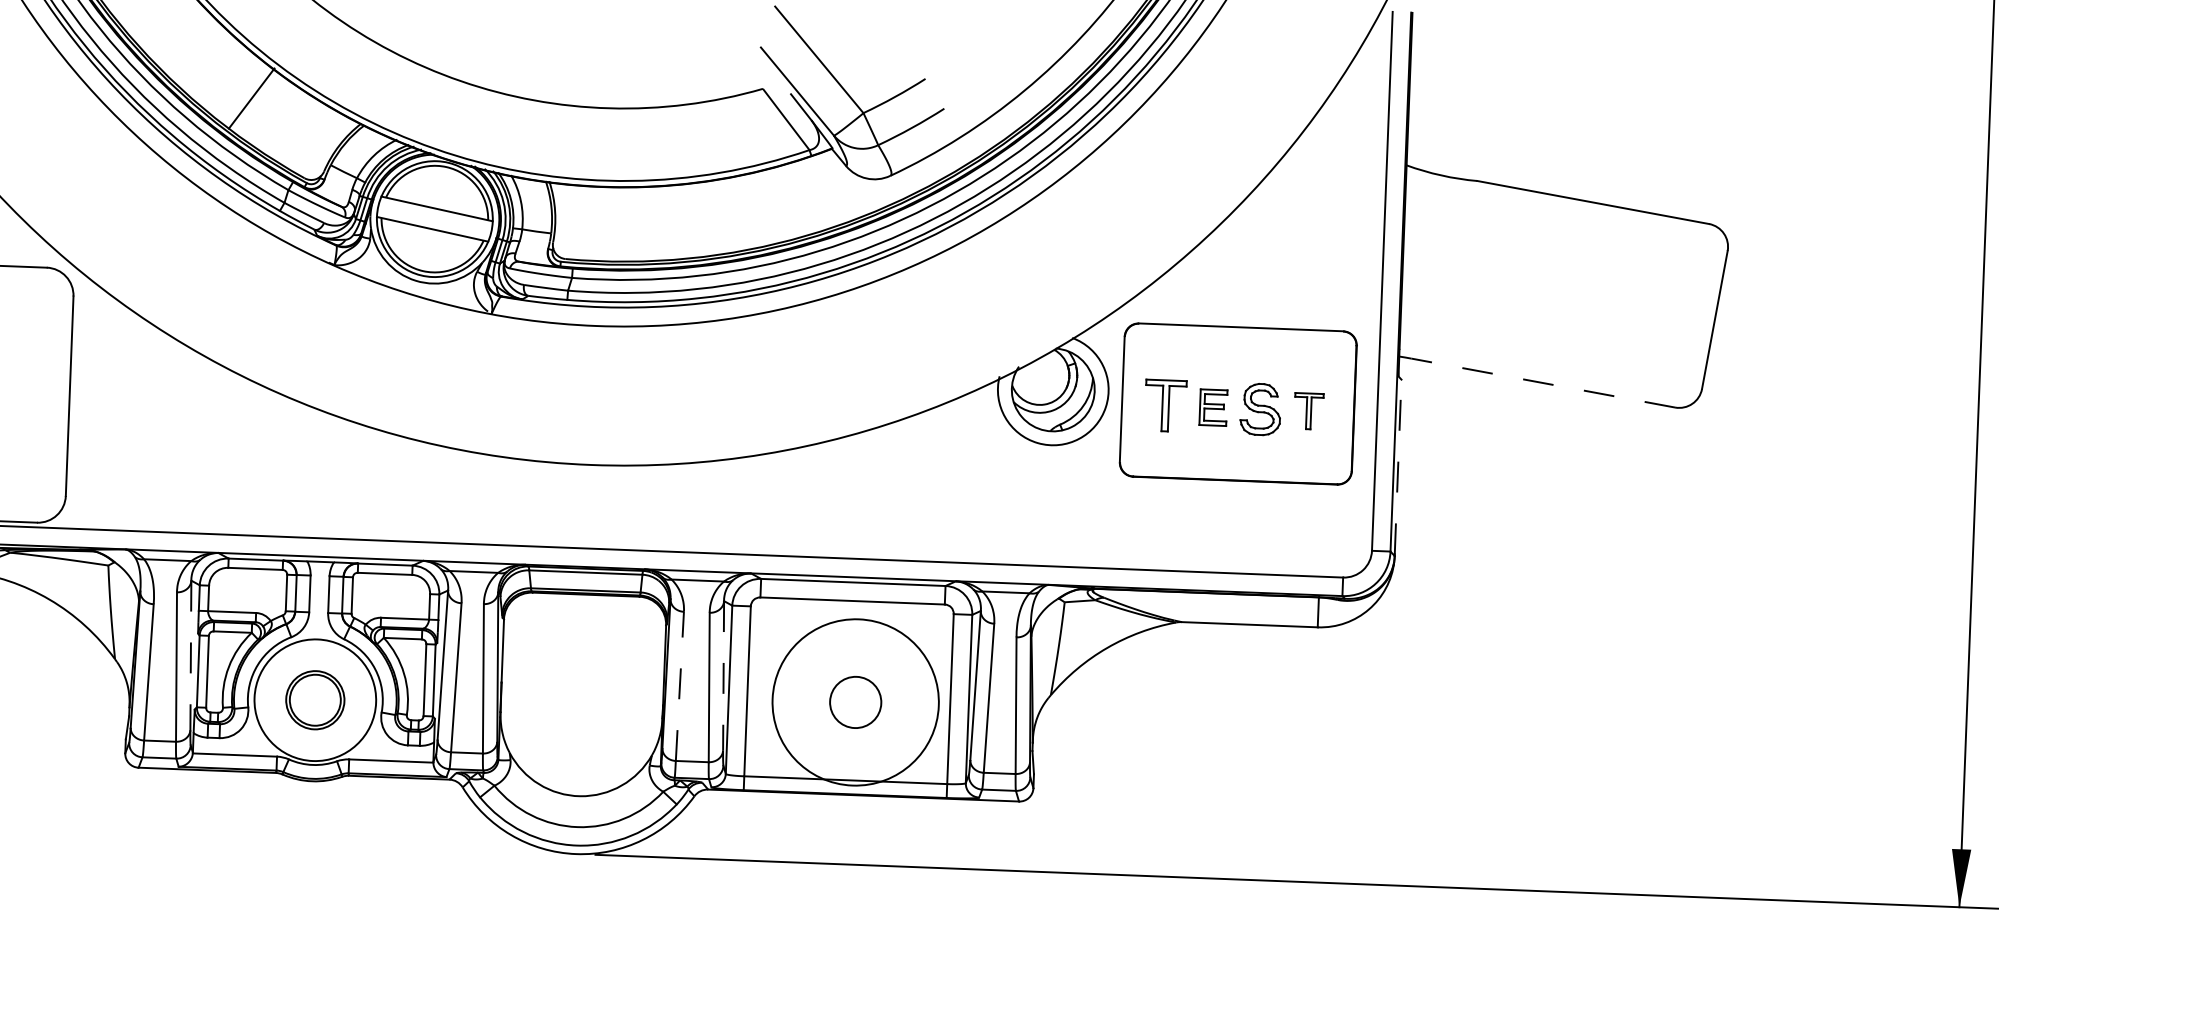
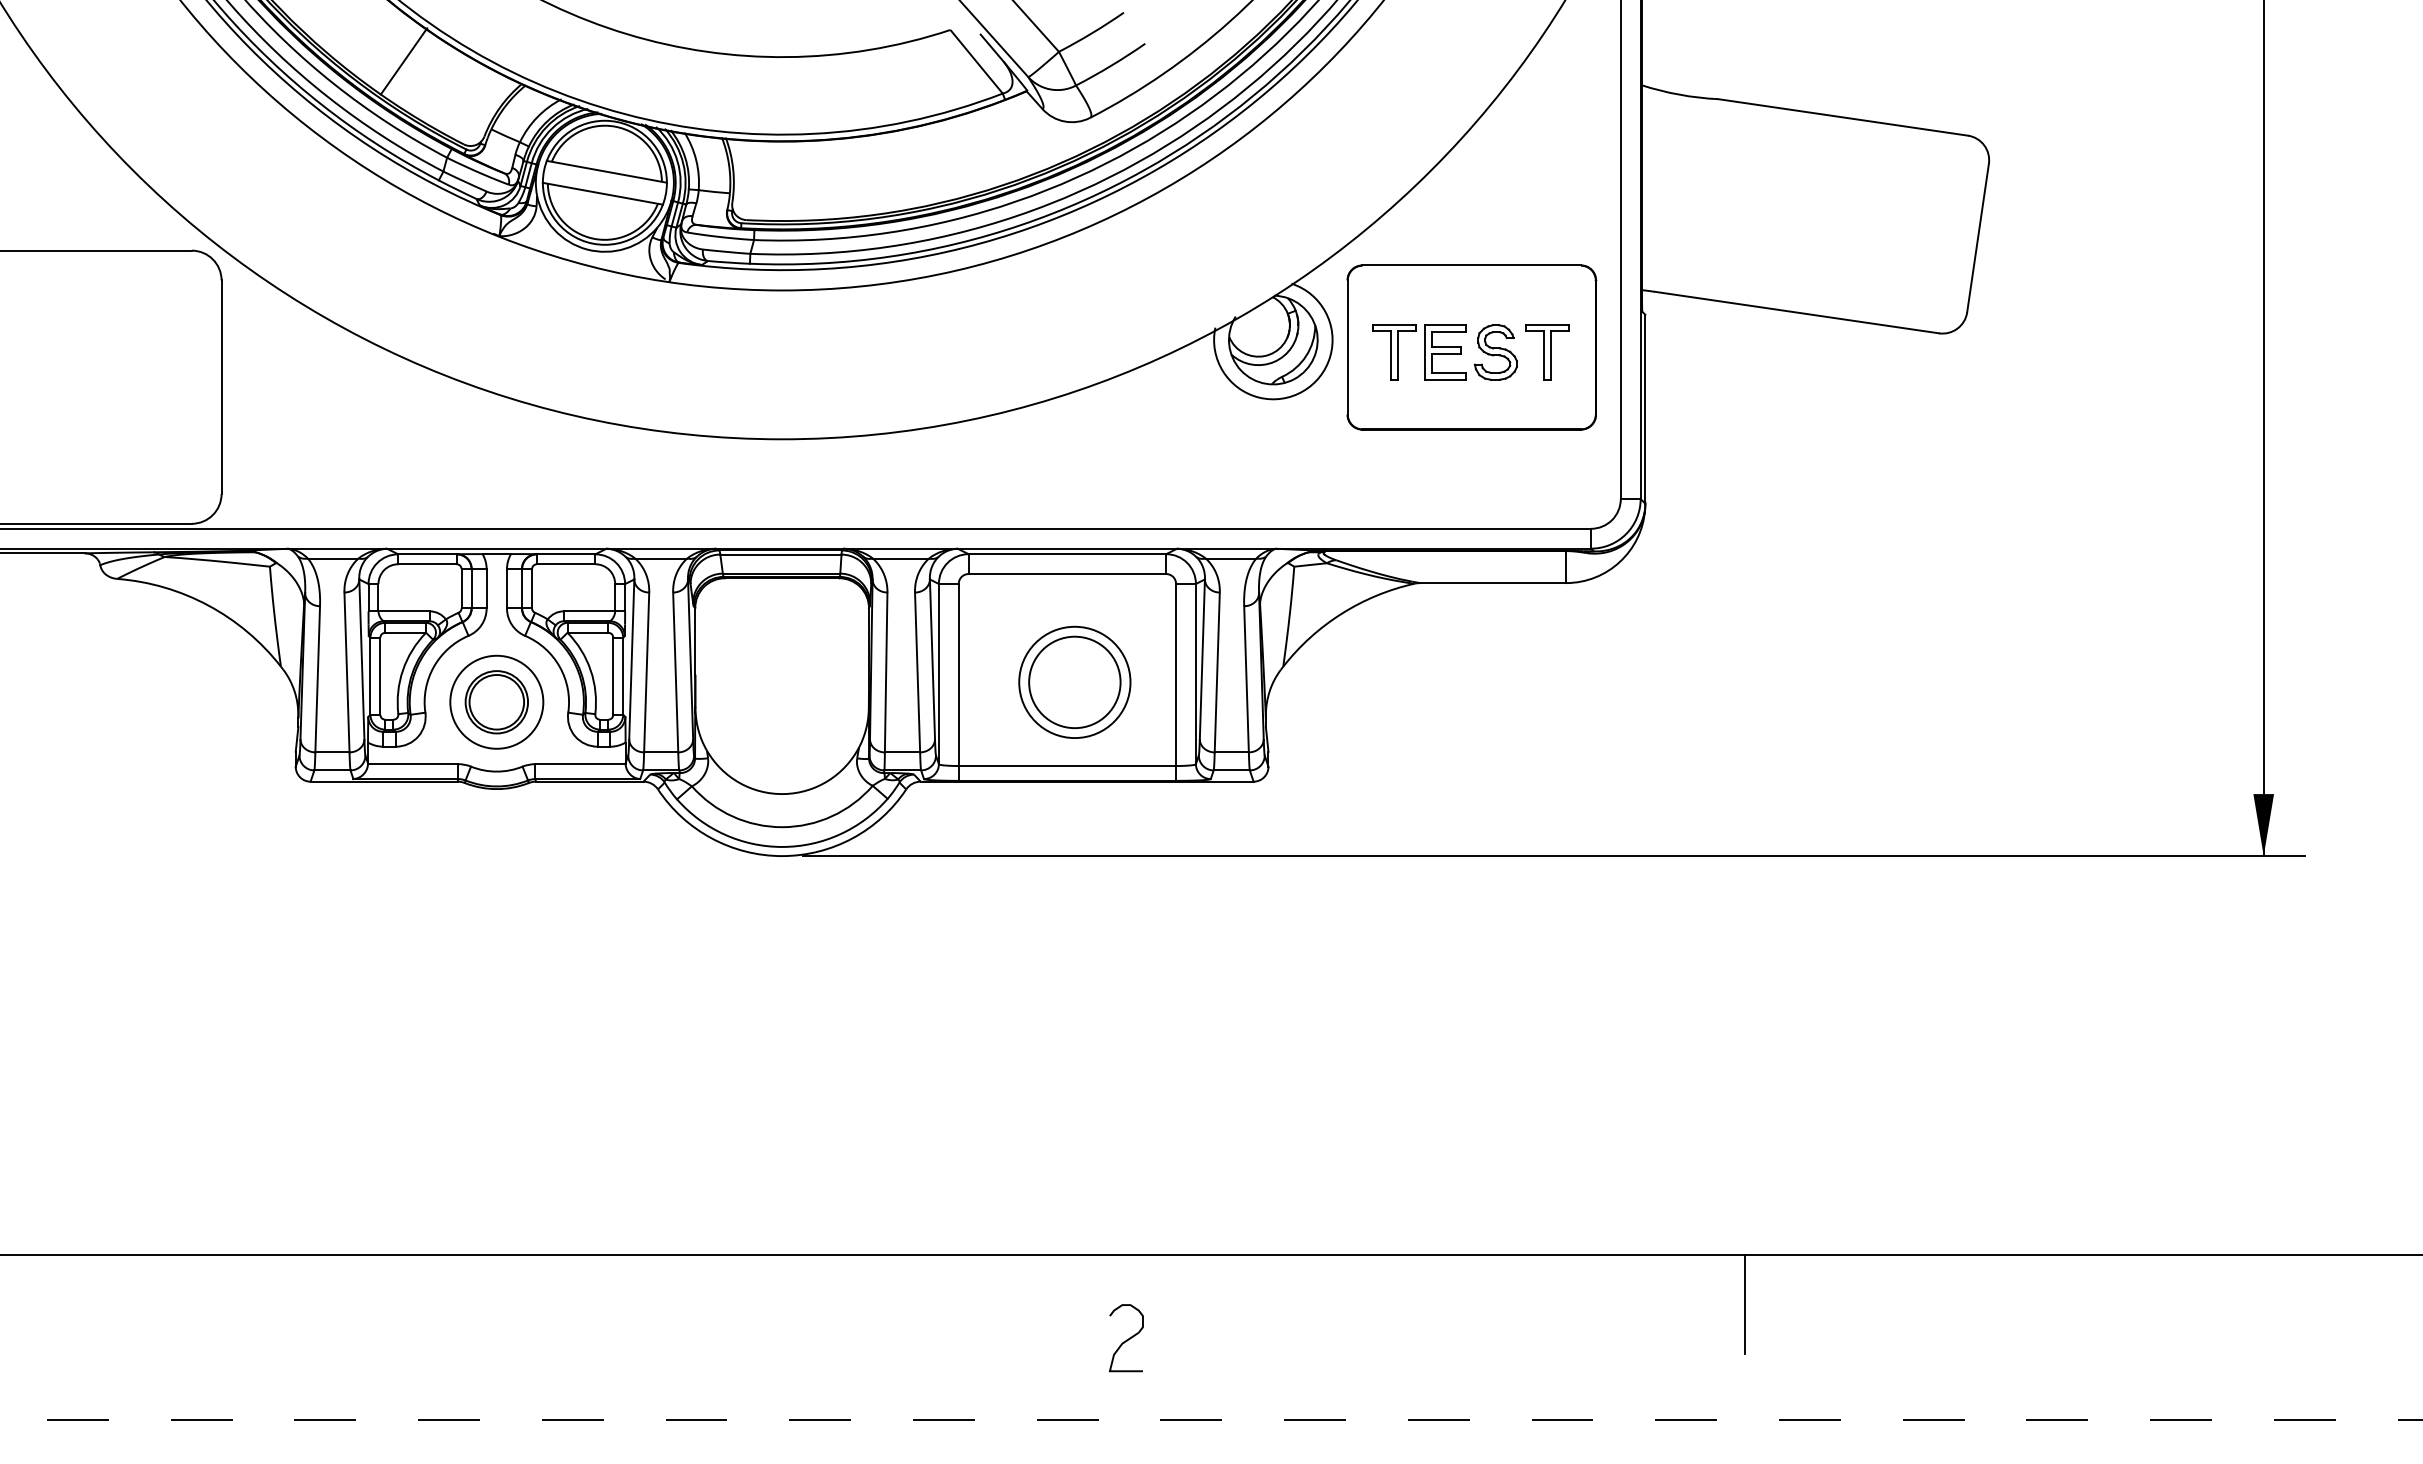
line: (1543, 382) -> (1797, 312), dashed -> solid
part: (1213, 407) -> (1445, 352), size x1.43
part: (1308, 411) -> (1547, 352), size x1.43
line: (1398, 467) -> (1645, 408), dashed -> solid
line: (190, 655) -> (361, 659), dashed -> solid
line: (723, 675) -> (932, 659), dashed -> solid
line: (680, 686) -> (886, 672), dashed -> solid
circle: (315, 699) -> (496, 701), size x0.71
circle: (855, 702) -> (1074, 682), size x0.62
circle: (855, 702) -> (1074, 682), size x1.67

